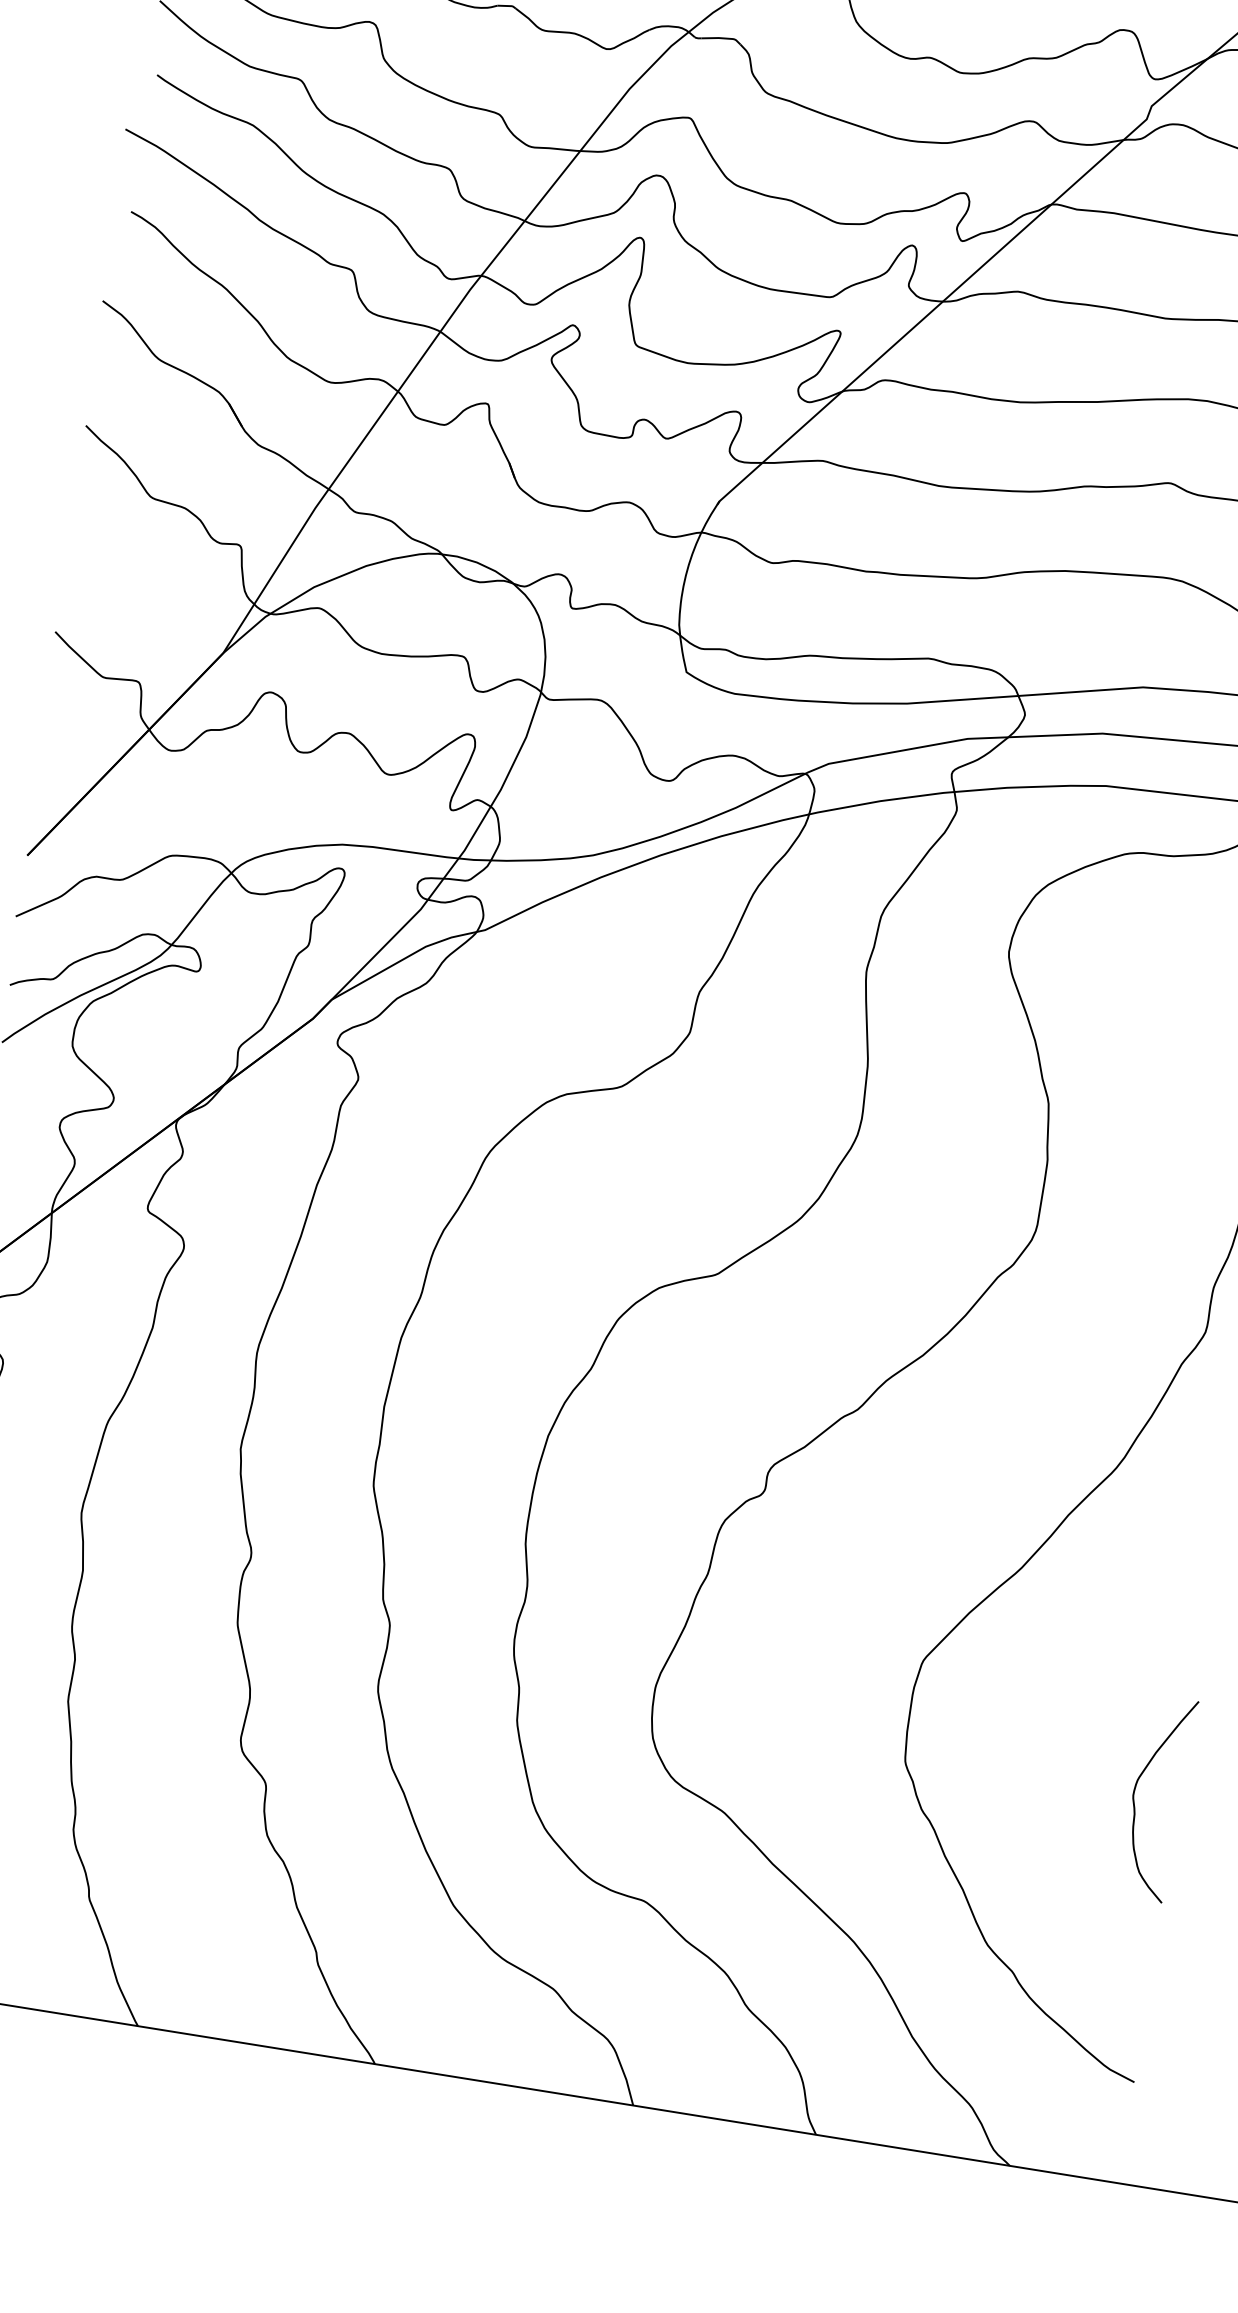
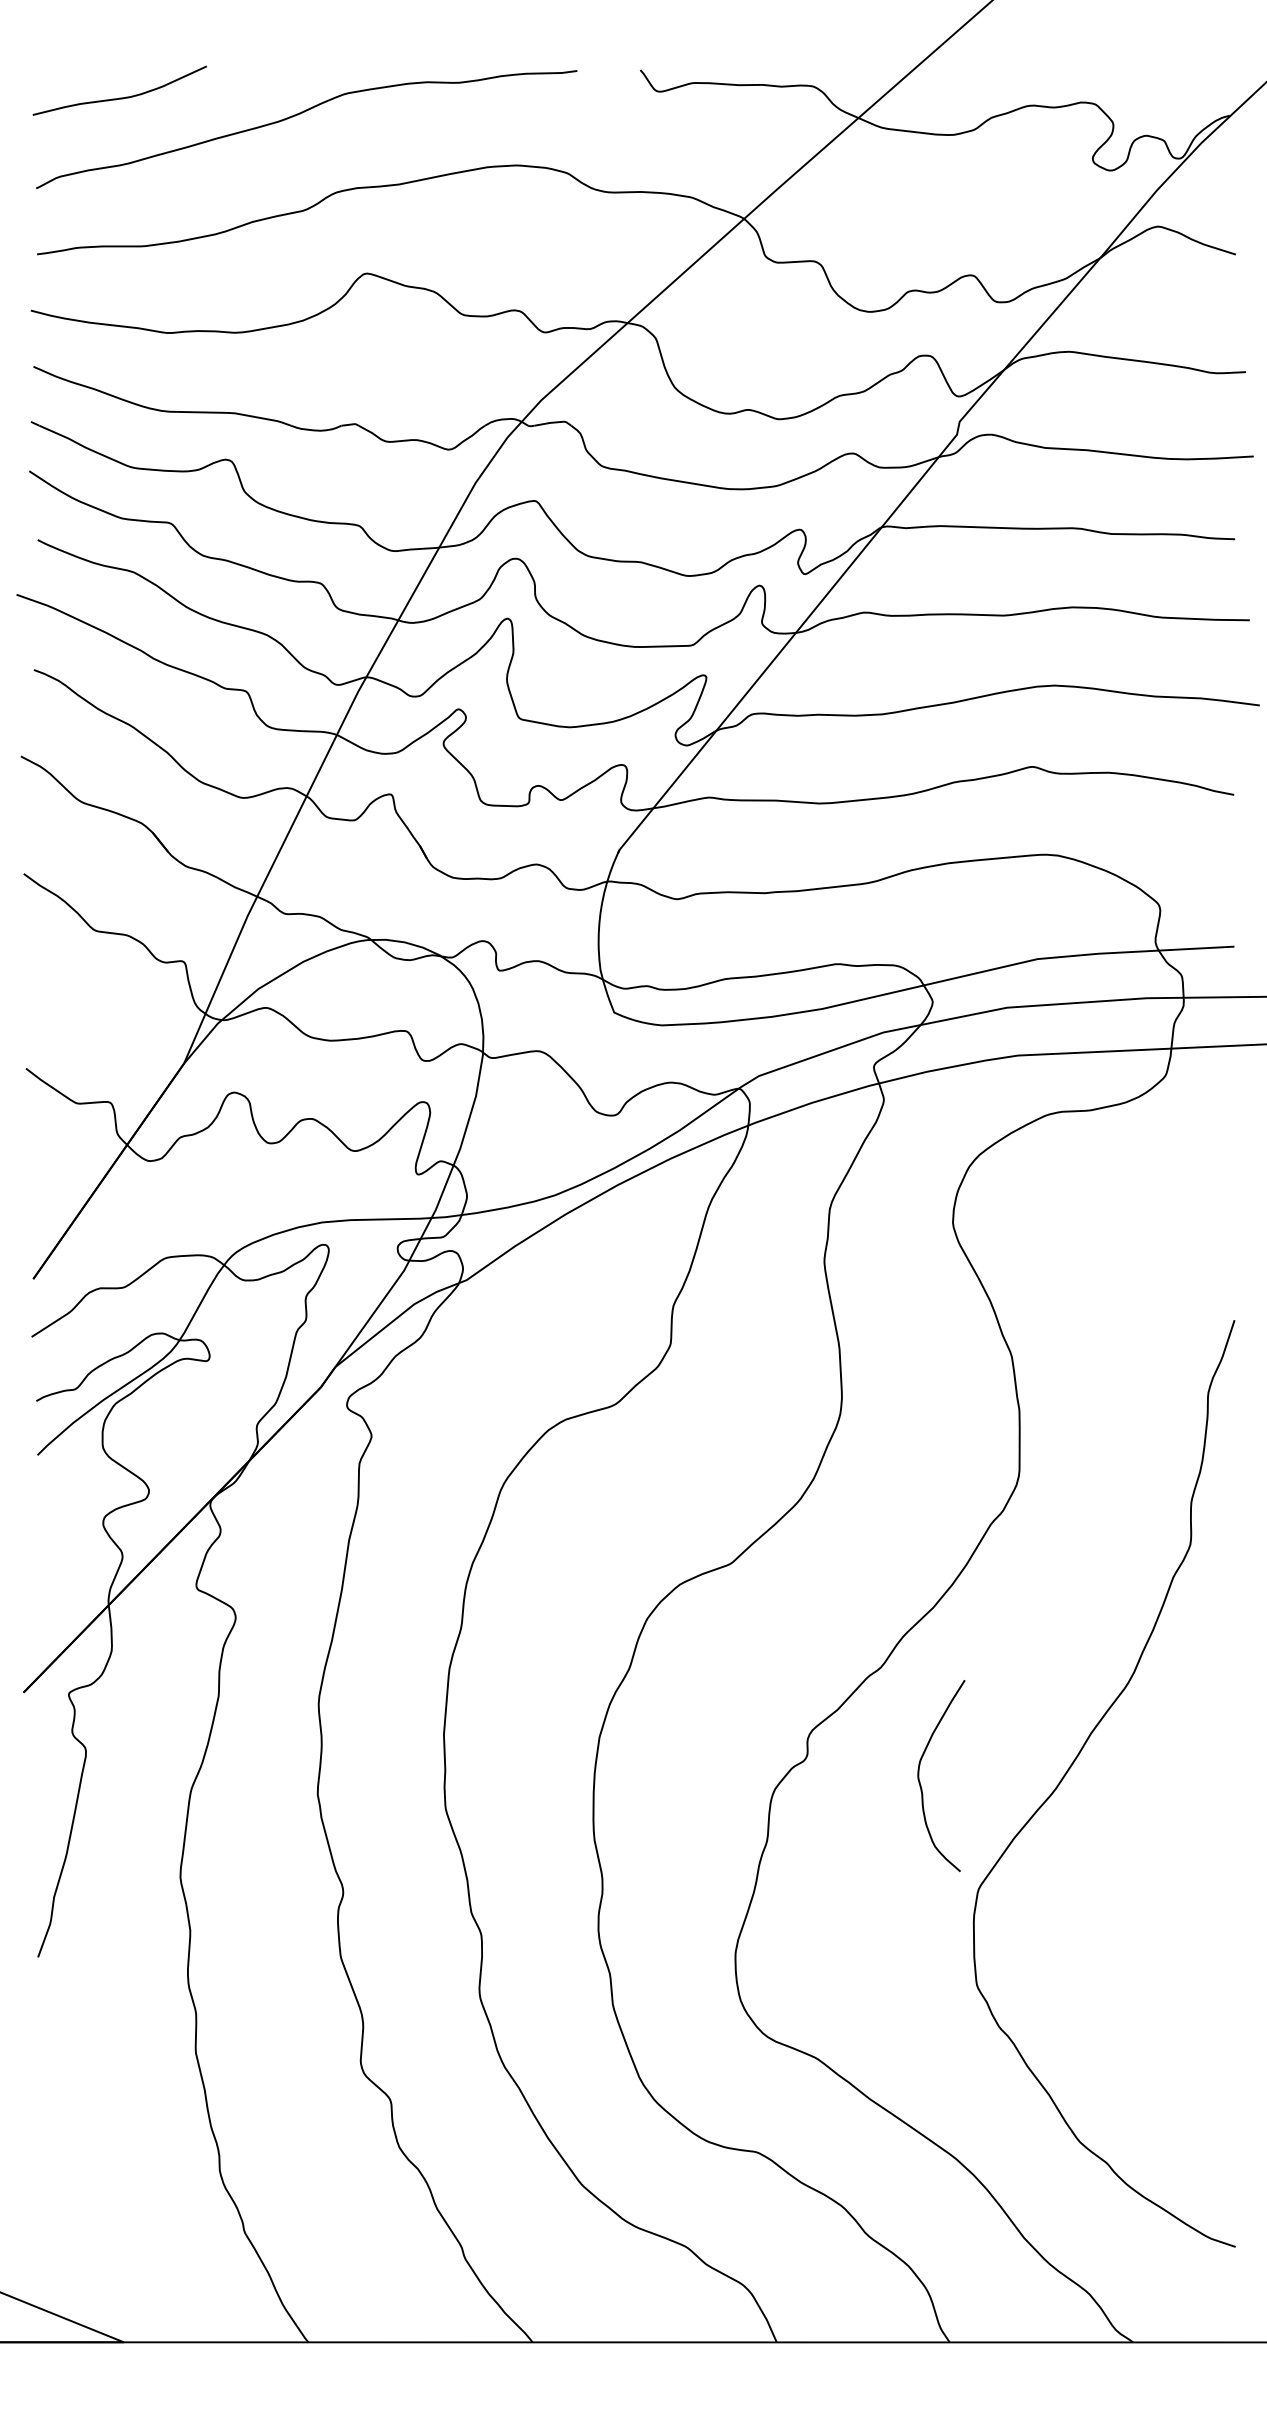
curve: (1134, 1801) -> (920, 1781), moved

